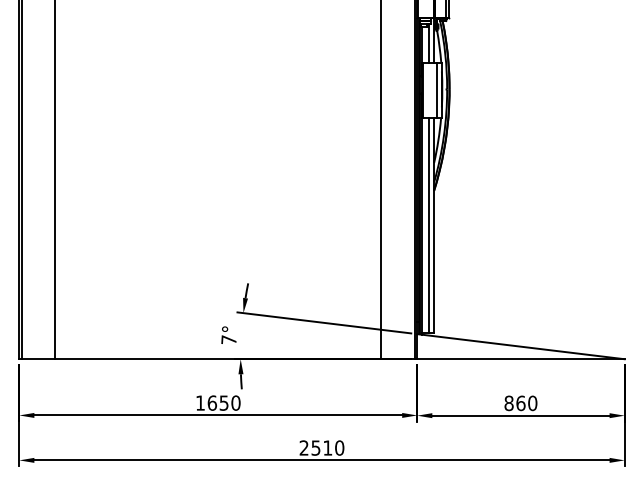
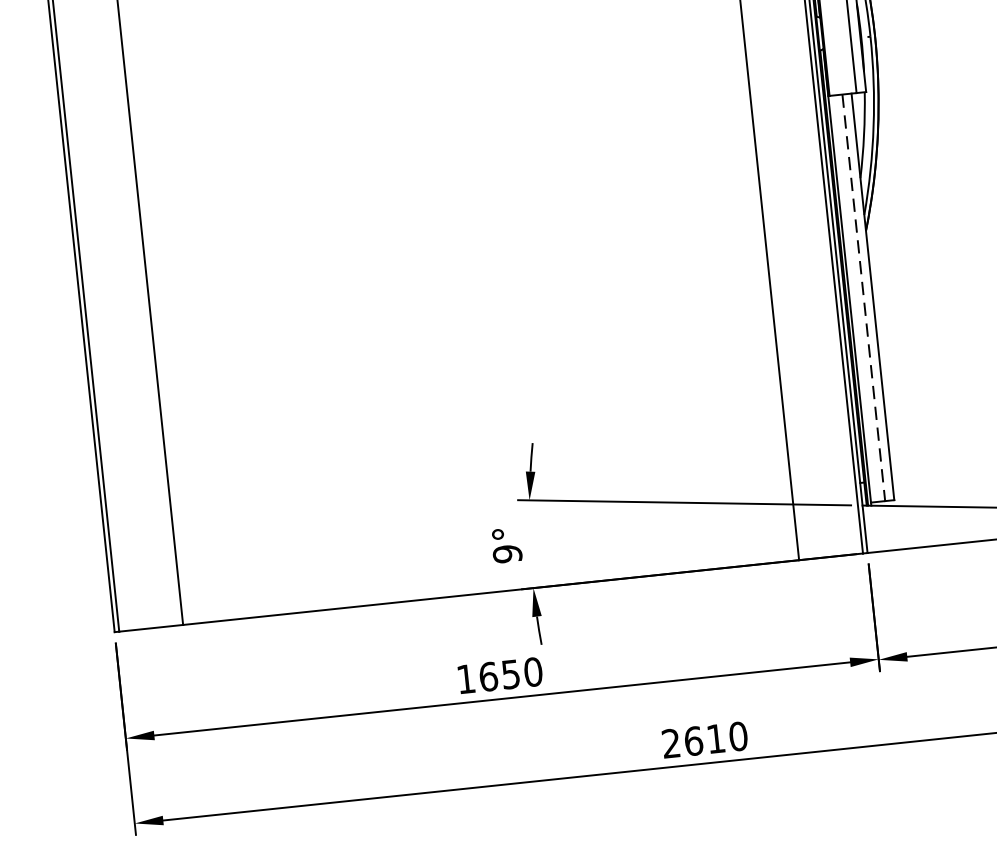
line: (429, 226) -> (864, 299), solid -> dashed
text: (228, 339) -> (506, 553), 7° -> 9°
text: (315, 447) -> (692, 740), 2510 -> 2610

